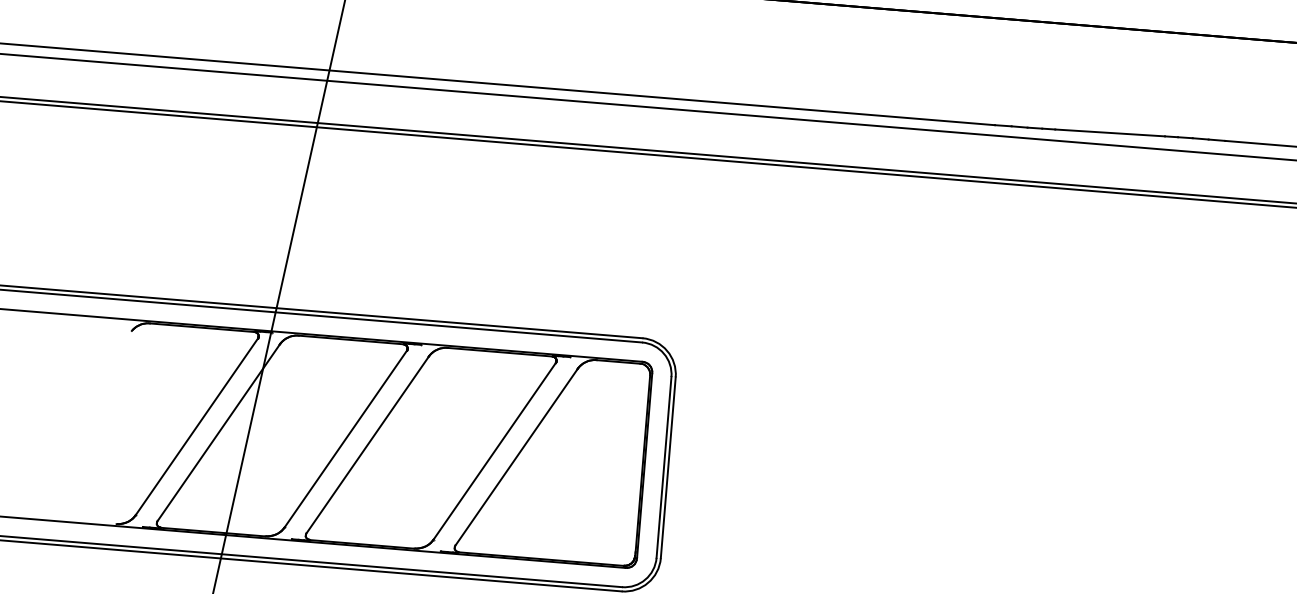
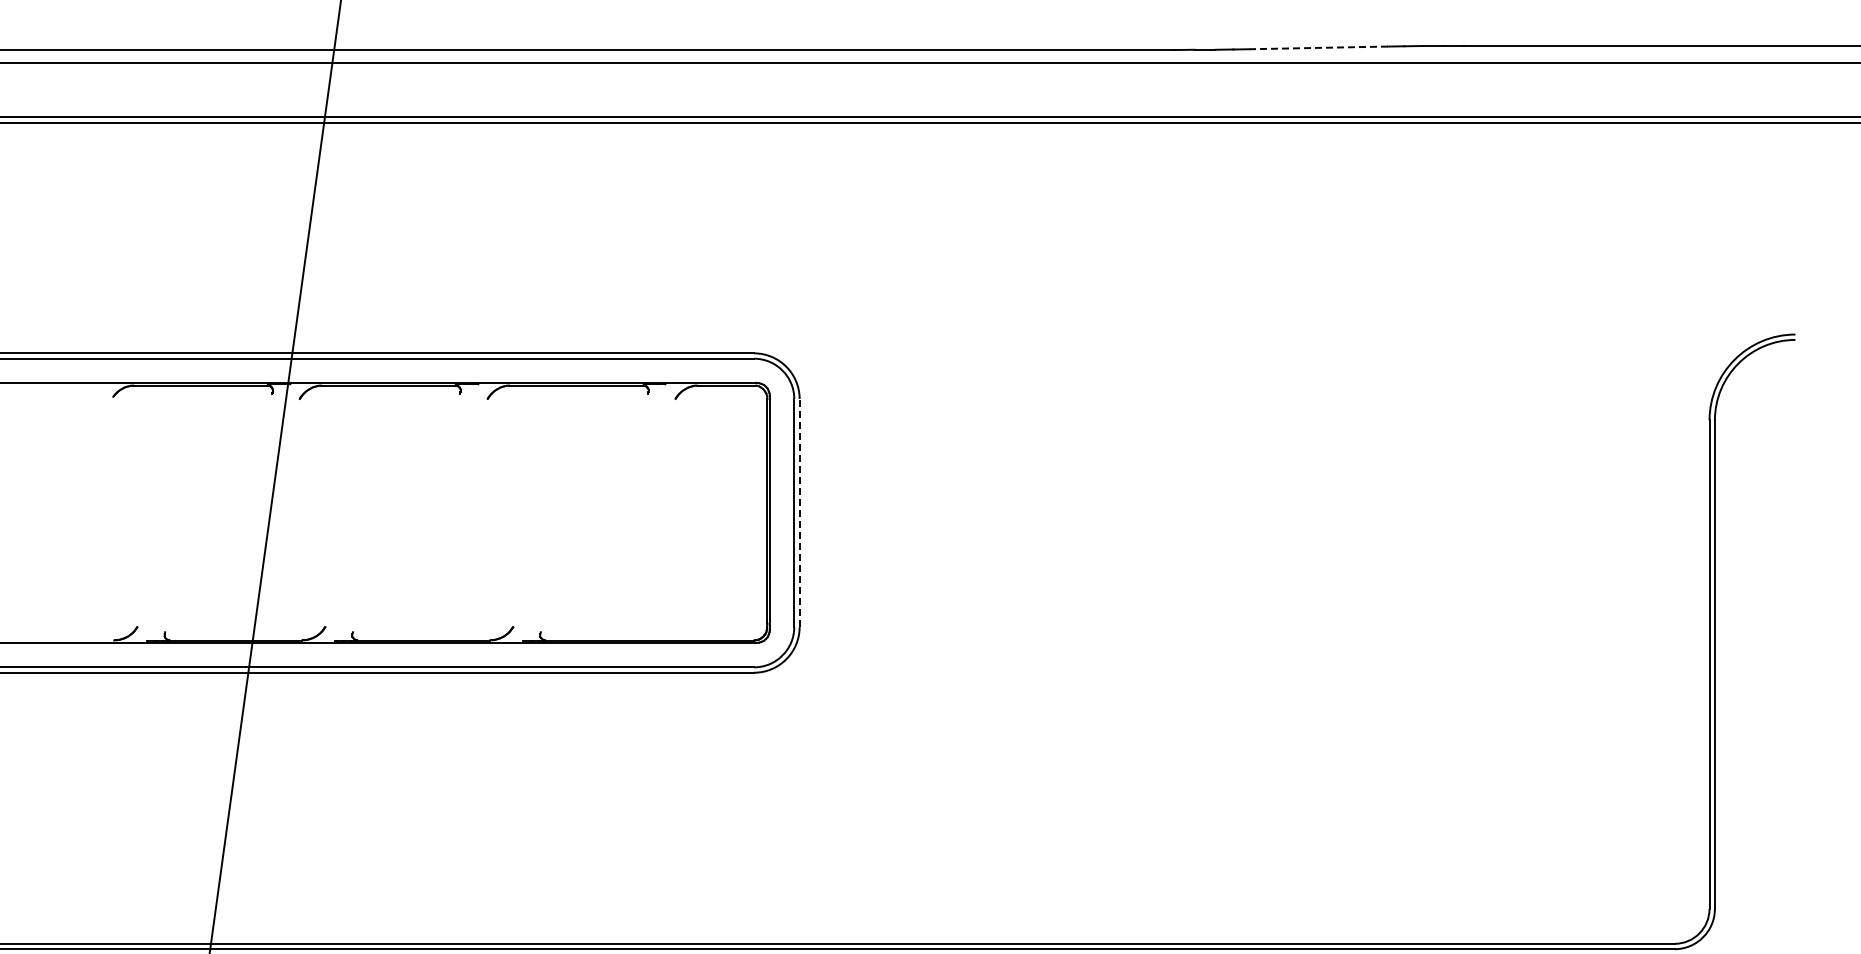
line: (1109, 132) -> (1318, 47), solid -> dashed
line: (196, 426) -> (204, 509), removed
line: (218, 432) -> (232, 515), removed
line: (345, 438) -> (392, 509), removed
line: (367, 445) -> (420, 515), removed
line: (494, 450) -> (580, 509), removed
line: (516, 457) -> (608, 515), removed
line: (668, 467) -> (799, 512), solid -> dashed

